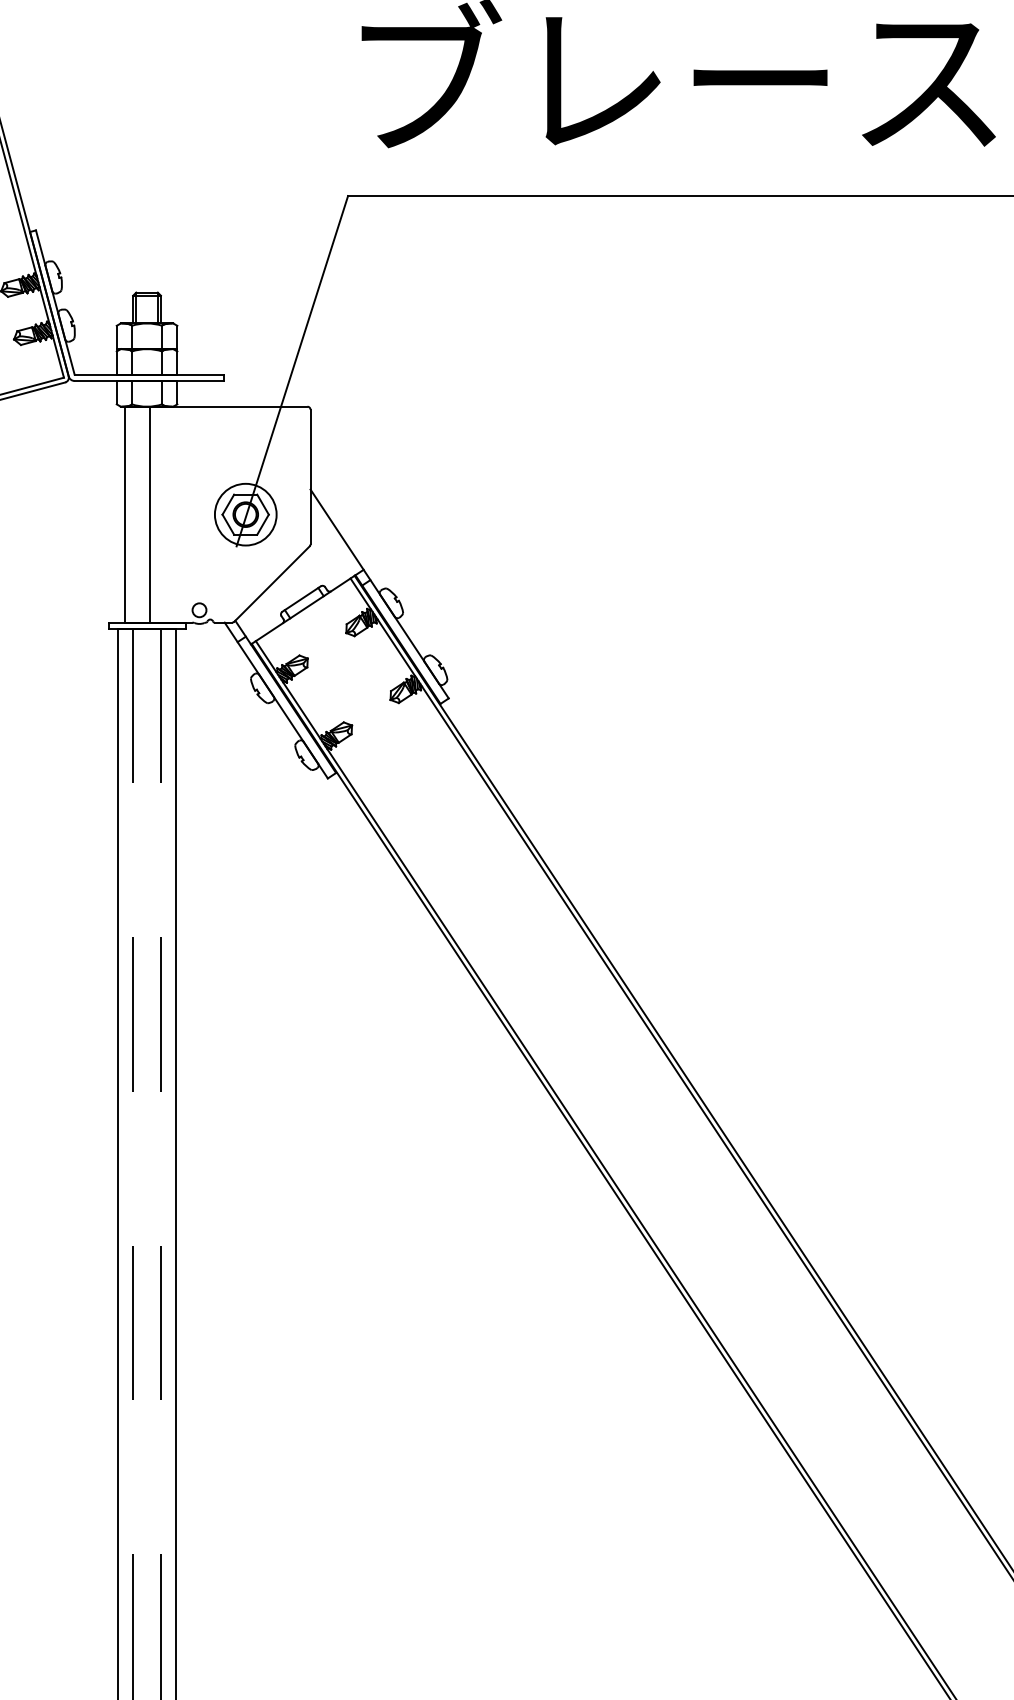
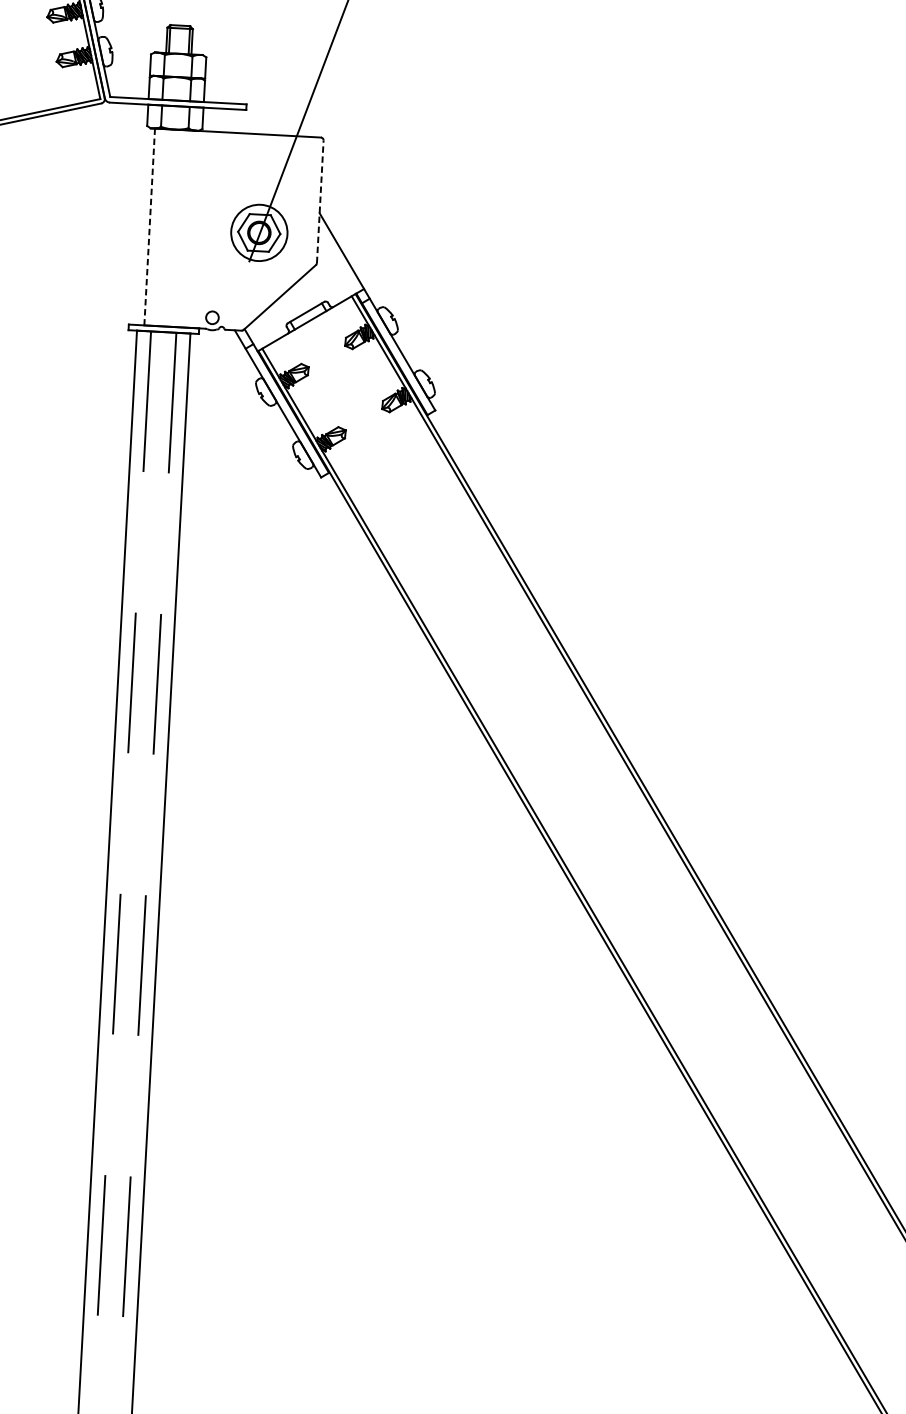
line: (310, 476) -> (320, 201), solid -> dashed
line: (125, 514) -> (149, 226), solid -> dashed
line: (149, 514) -> (171, 228), removed

